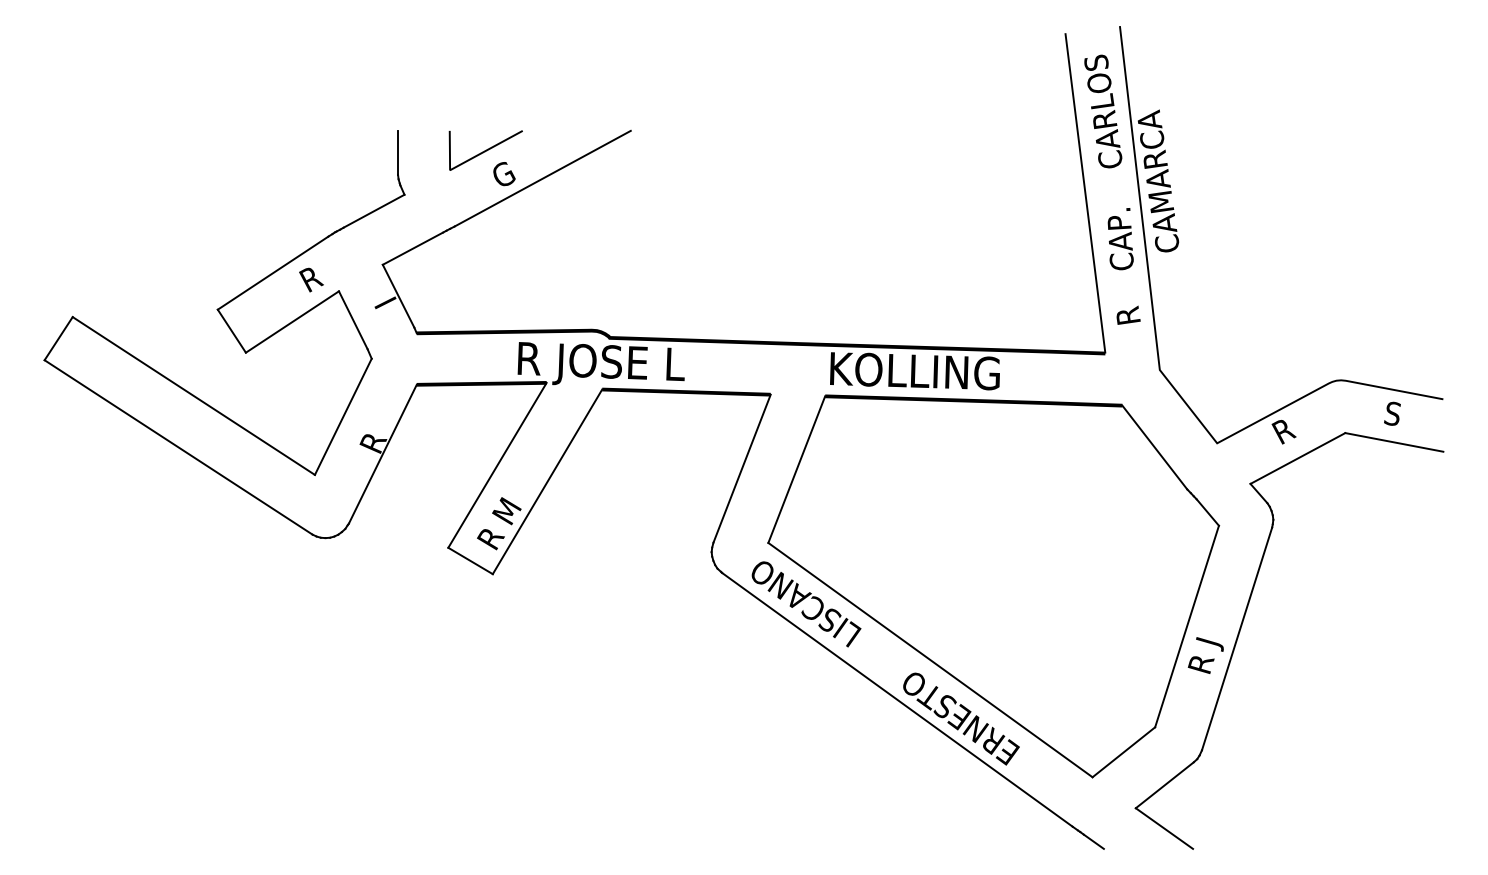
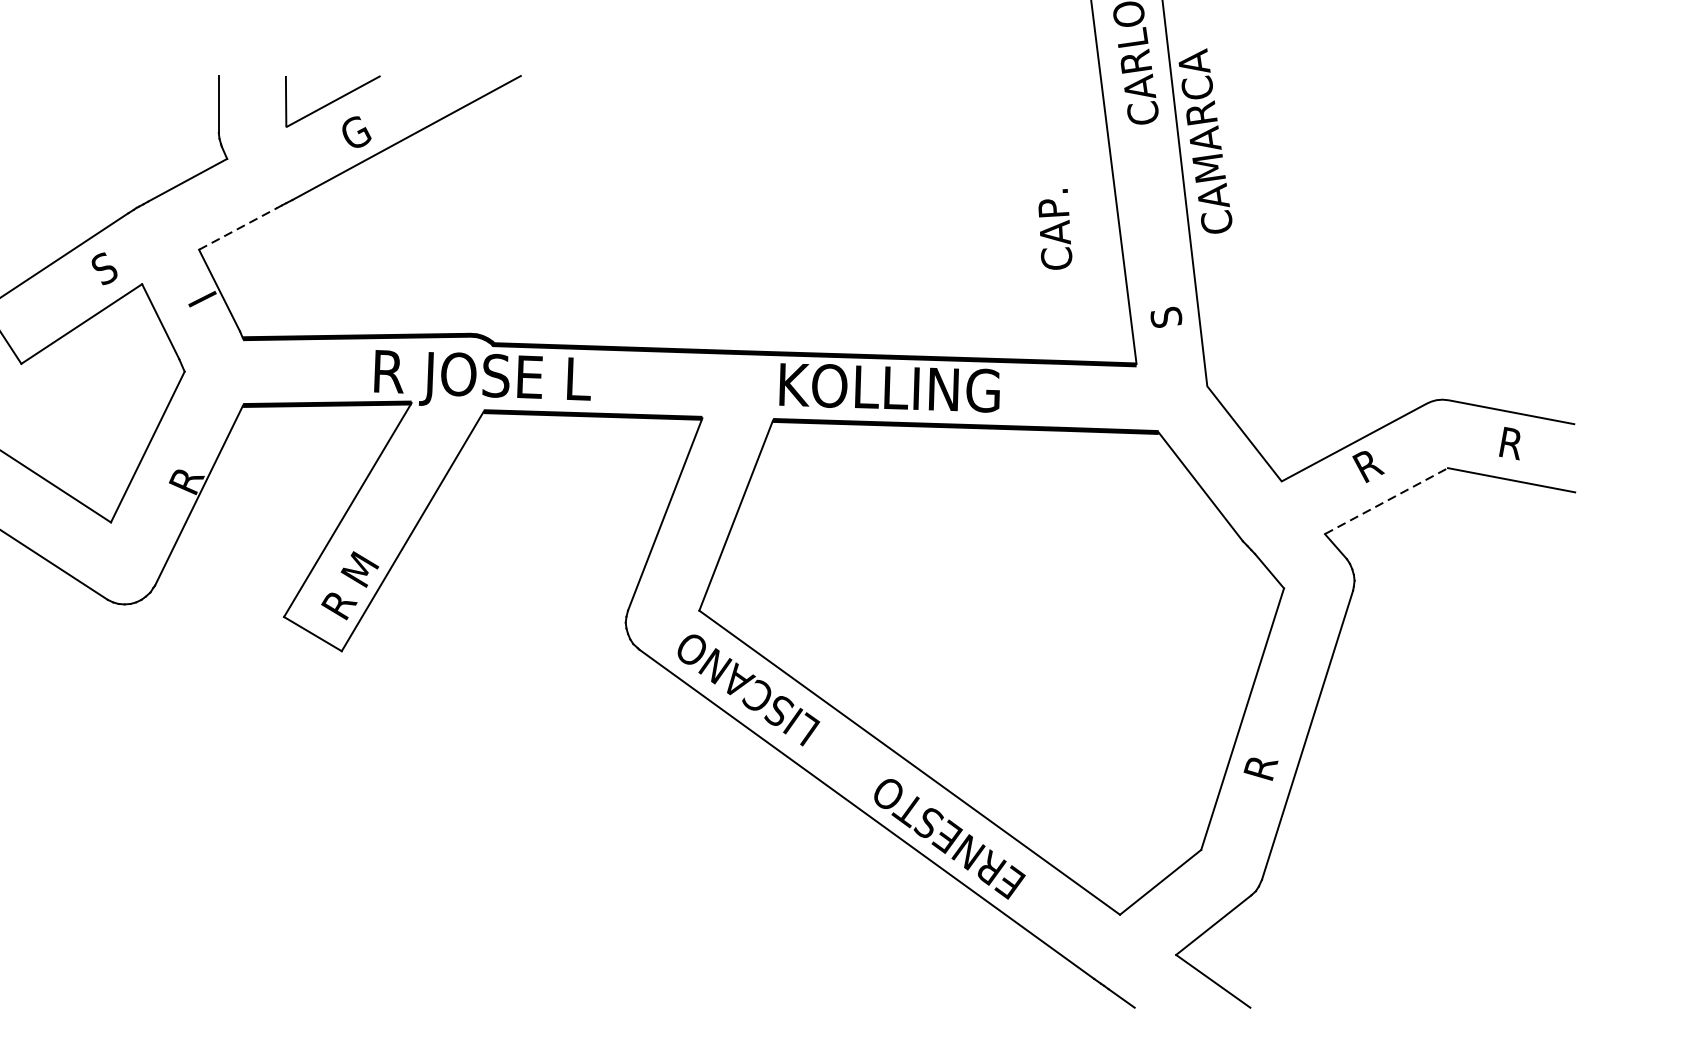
text: (1120, 239) -> (1055, 229), moved
line: (413, 248) -> (238, 228), solid -> dashed
text: (311, 279) -> (106, 268), R -> S
text: (1128, 314) -> (1166, 314), R -> S
text: (1392, 413) -> (1509, 442), S -> R
line: (1297, 458) -> (1385, 501), solid -> dashed
text: (1209, 644) -> (1271, 742), R J -> R

